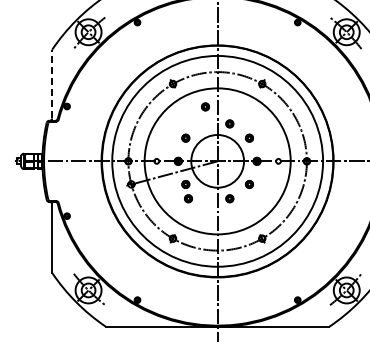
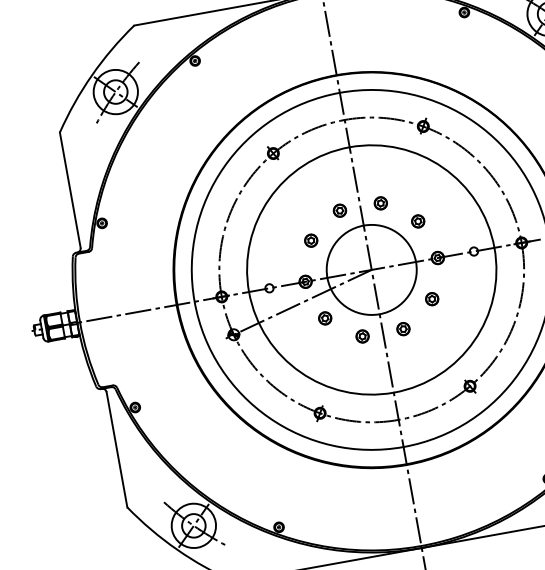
line: (52, 83) -> (70, 189), dashed -> solid
part: (205, 106) -> (339, 210), moved
part: (188, 198) -> (362, 336), moved

